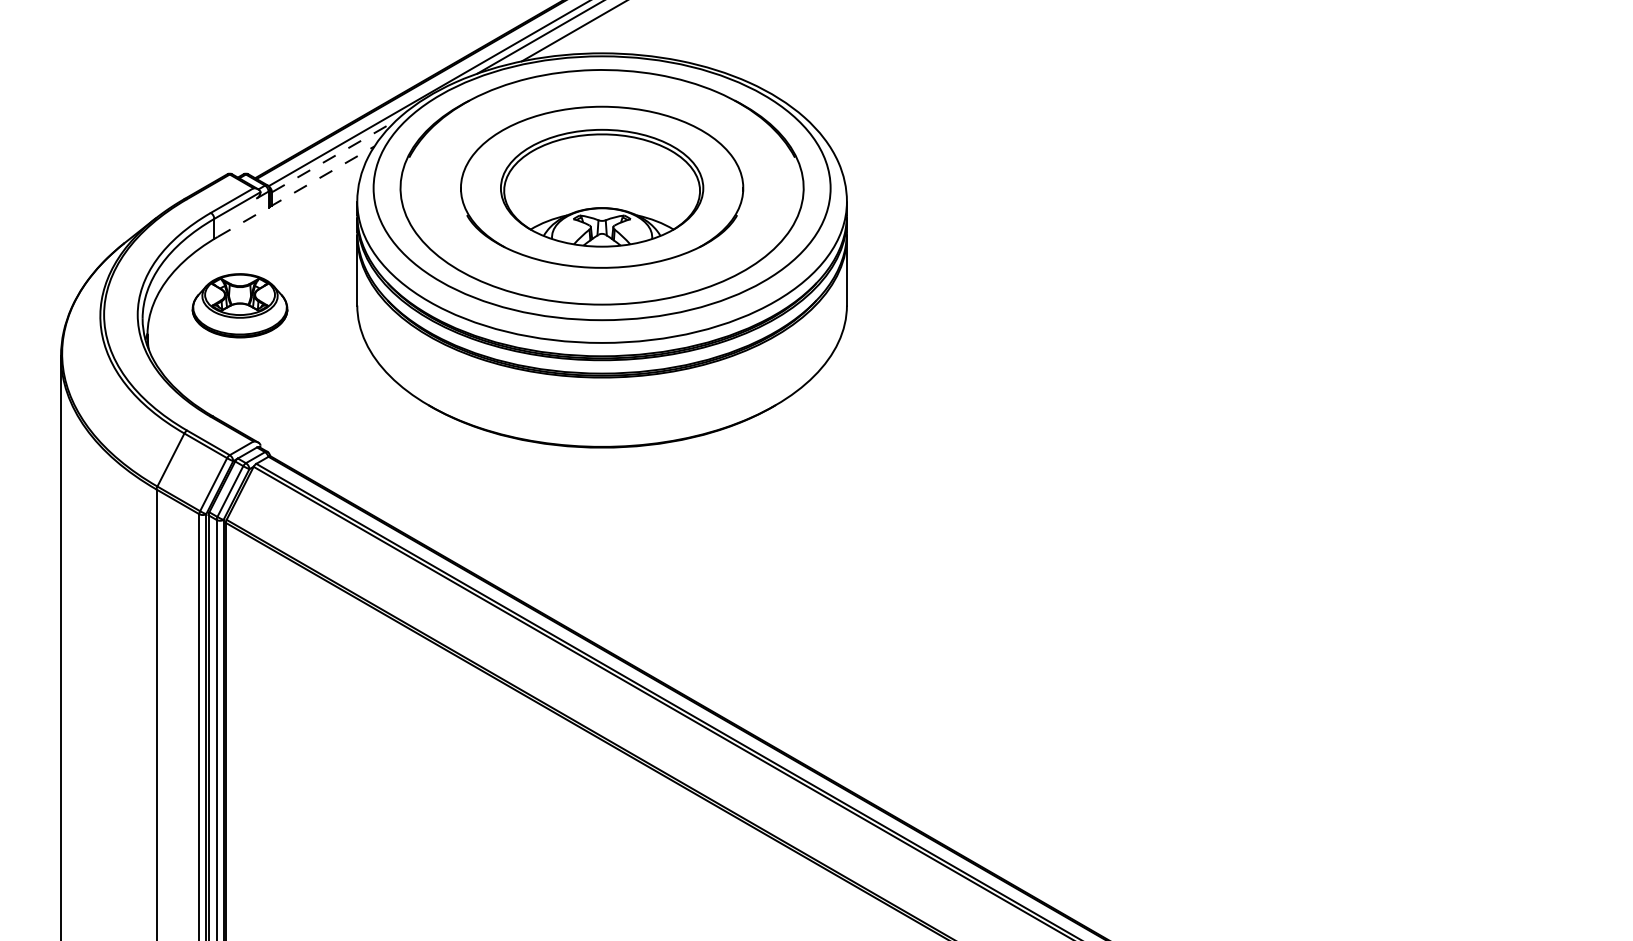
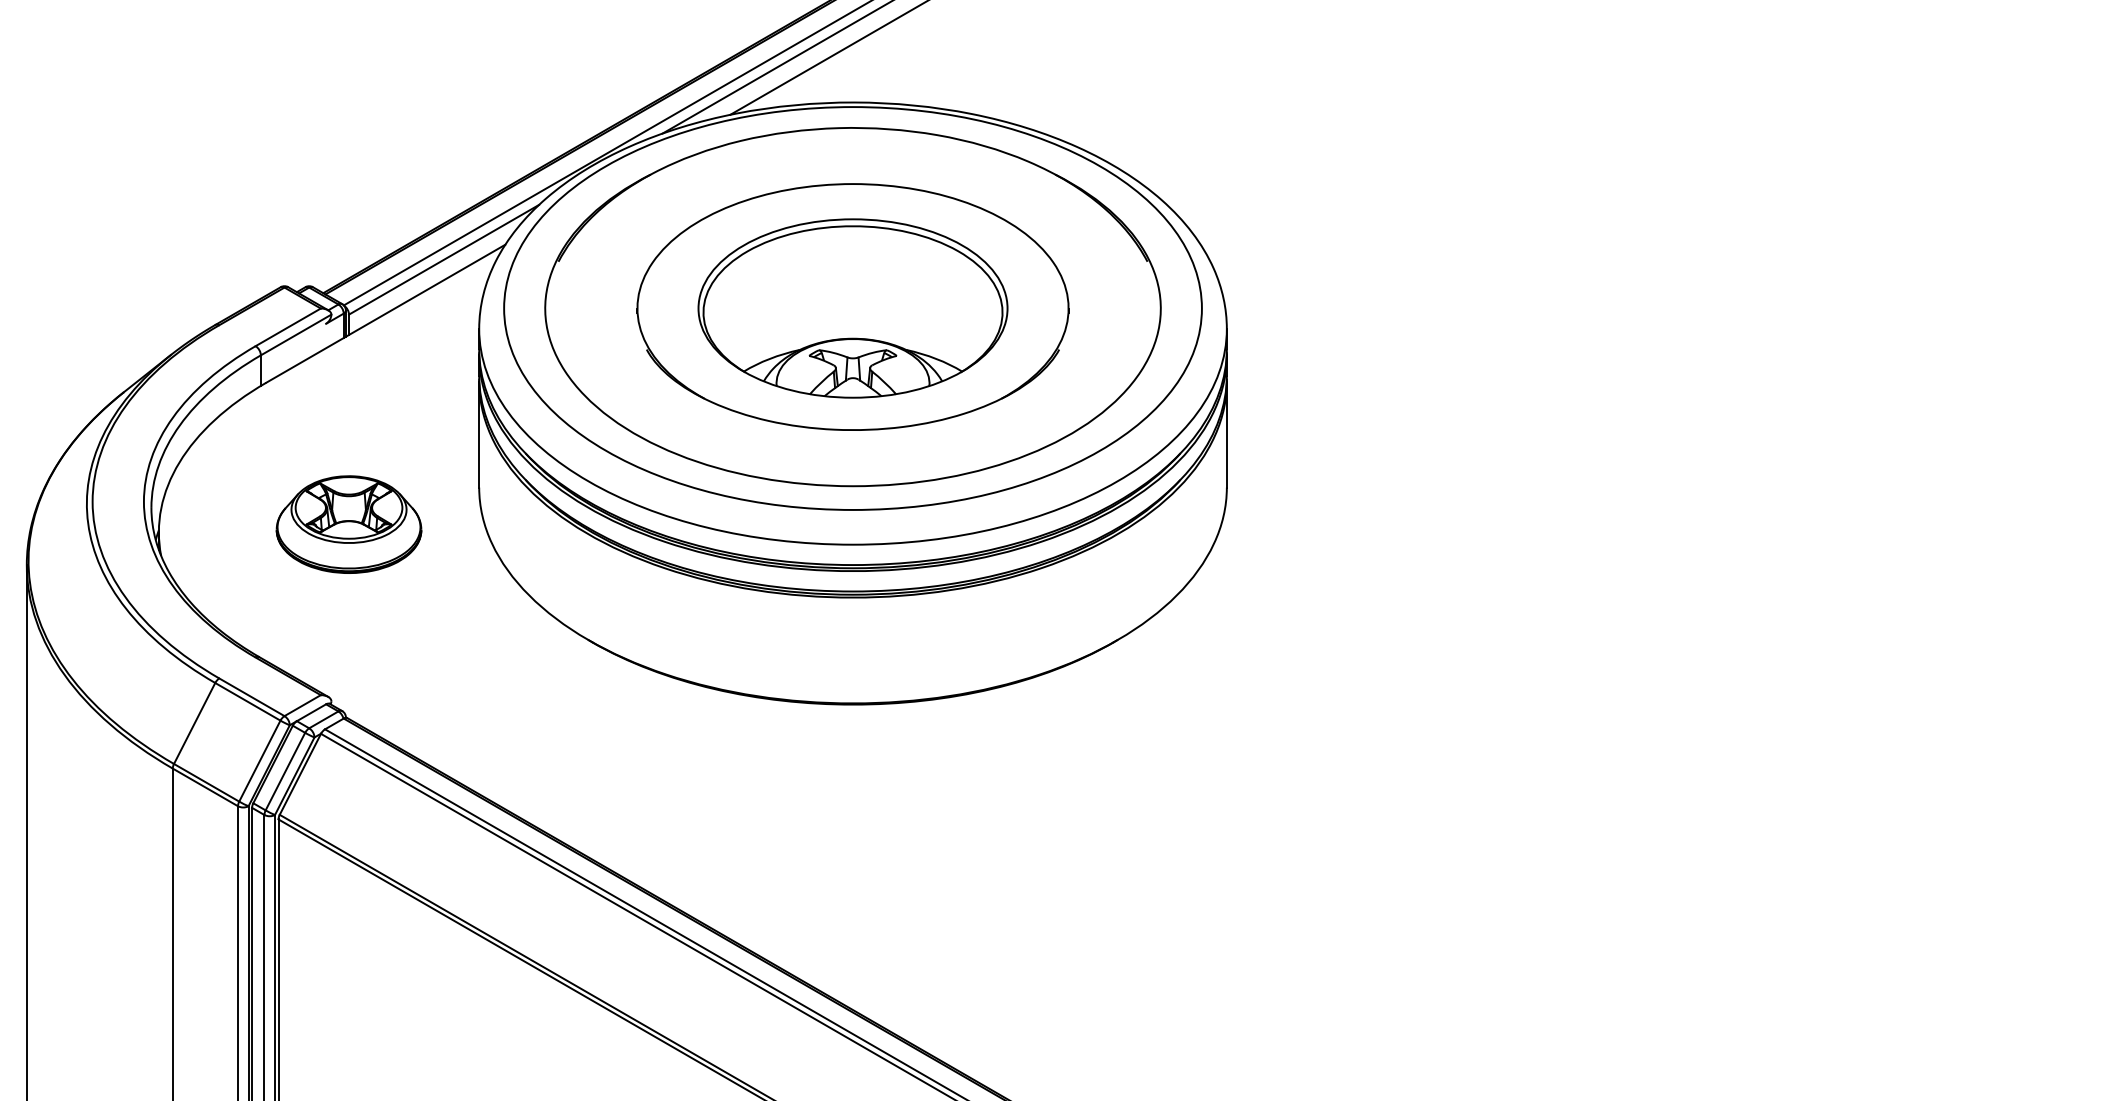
line: (334, 156) -> (444, 260), dashed -> solid
line: (296, 191) -> (386, 313), dashed -> solid
part: (239, 305) -> (348, 524), moved

